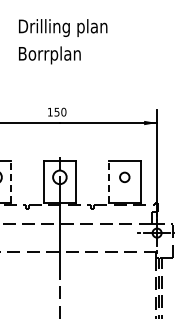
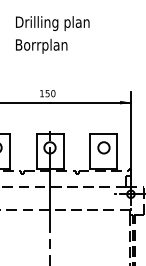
circle: (124, 177) -> (103, 147), size x1.43
line: (11, 181) -> (9, 151), dashed -> solid
line: (108, 181) -> (90, 151), dashed -> solid

